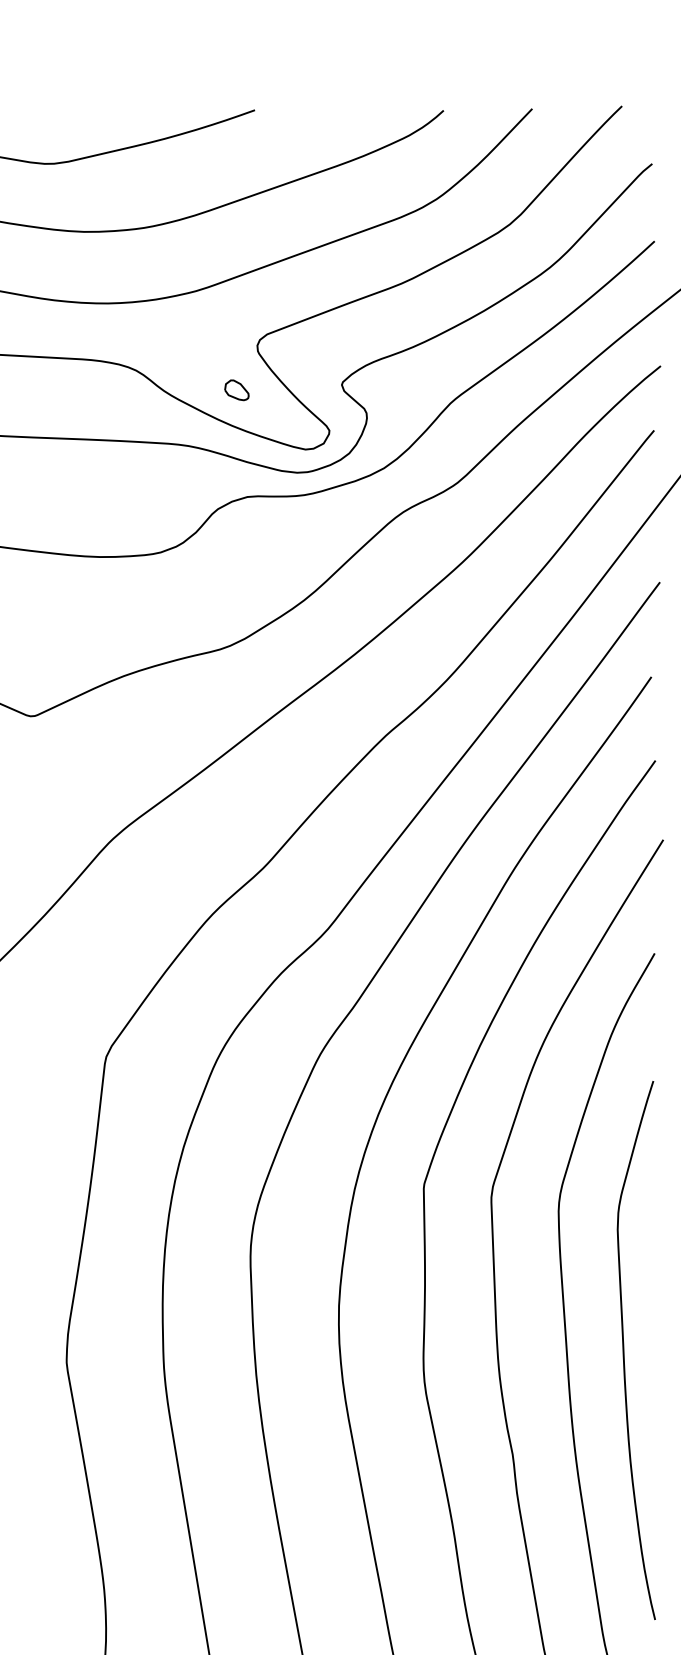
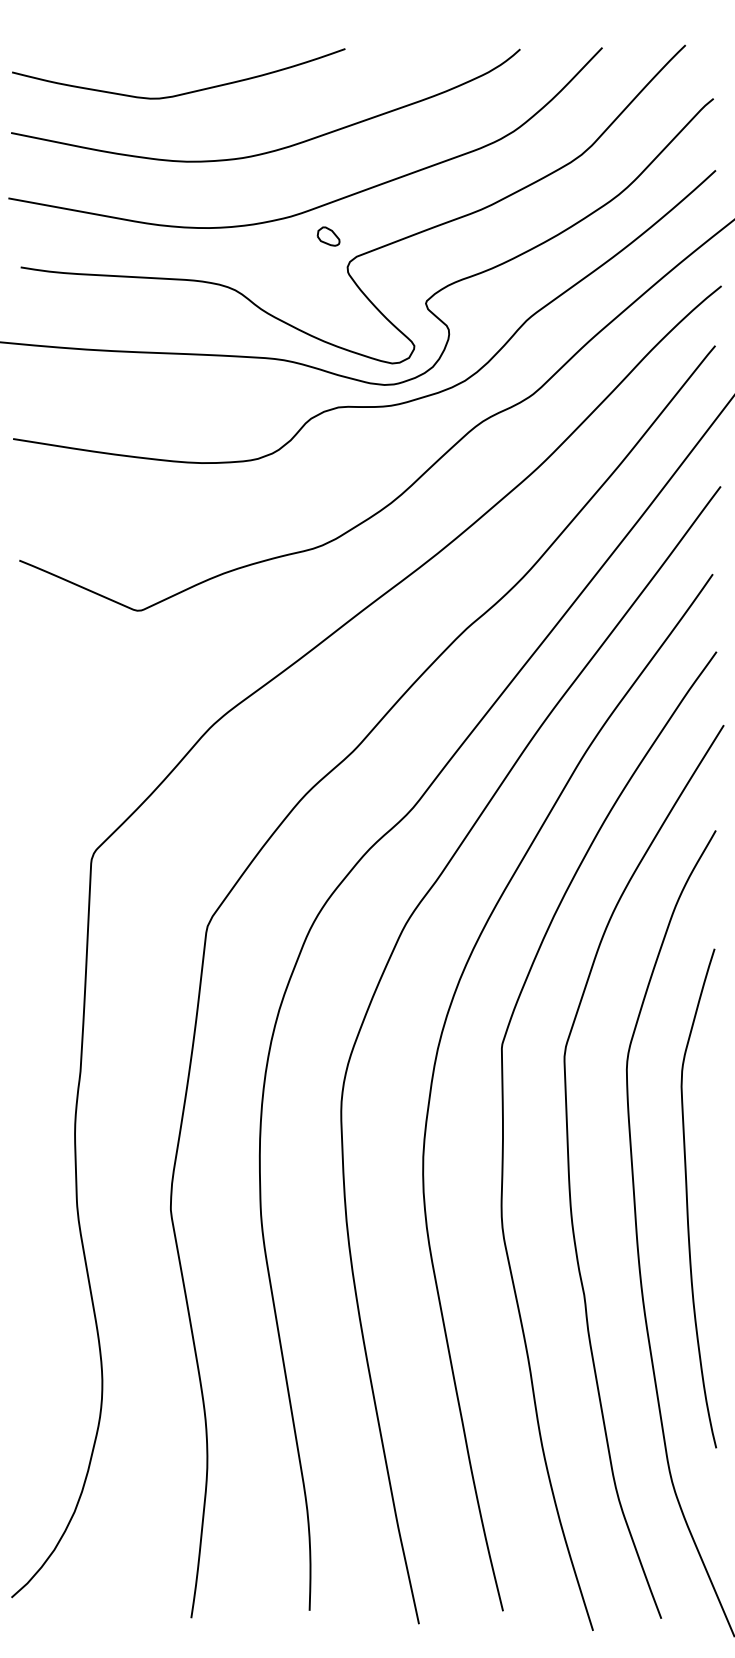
part: (236, 390) -> (328, 236), moved

